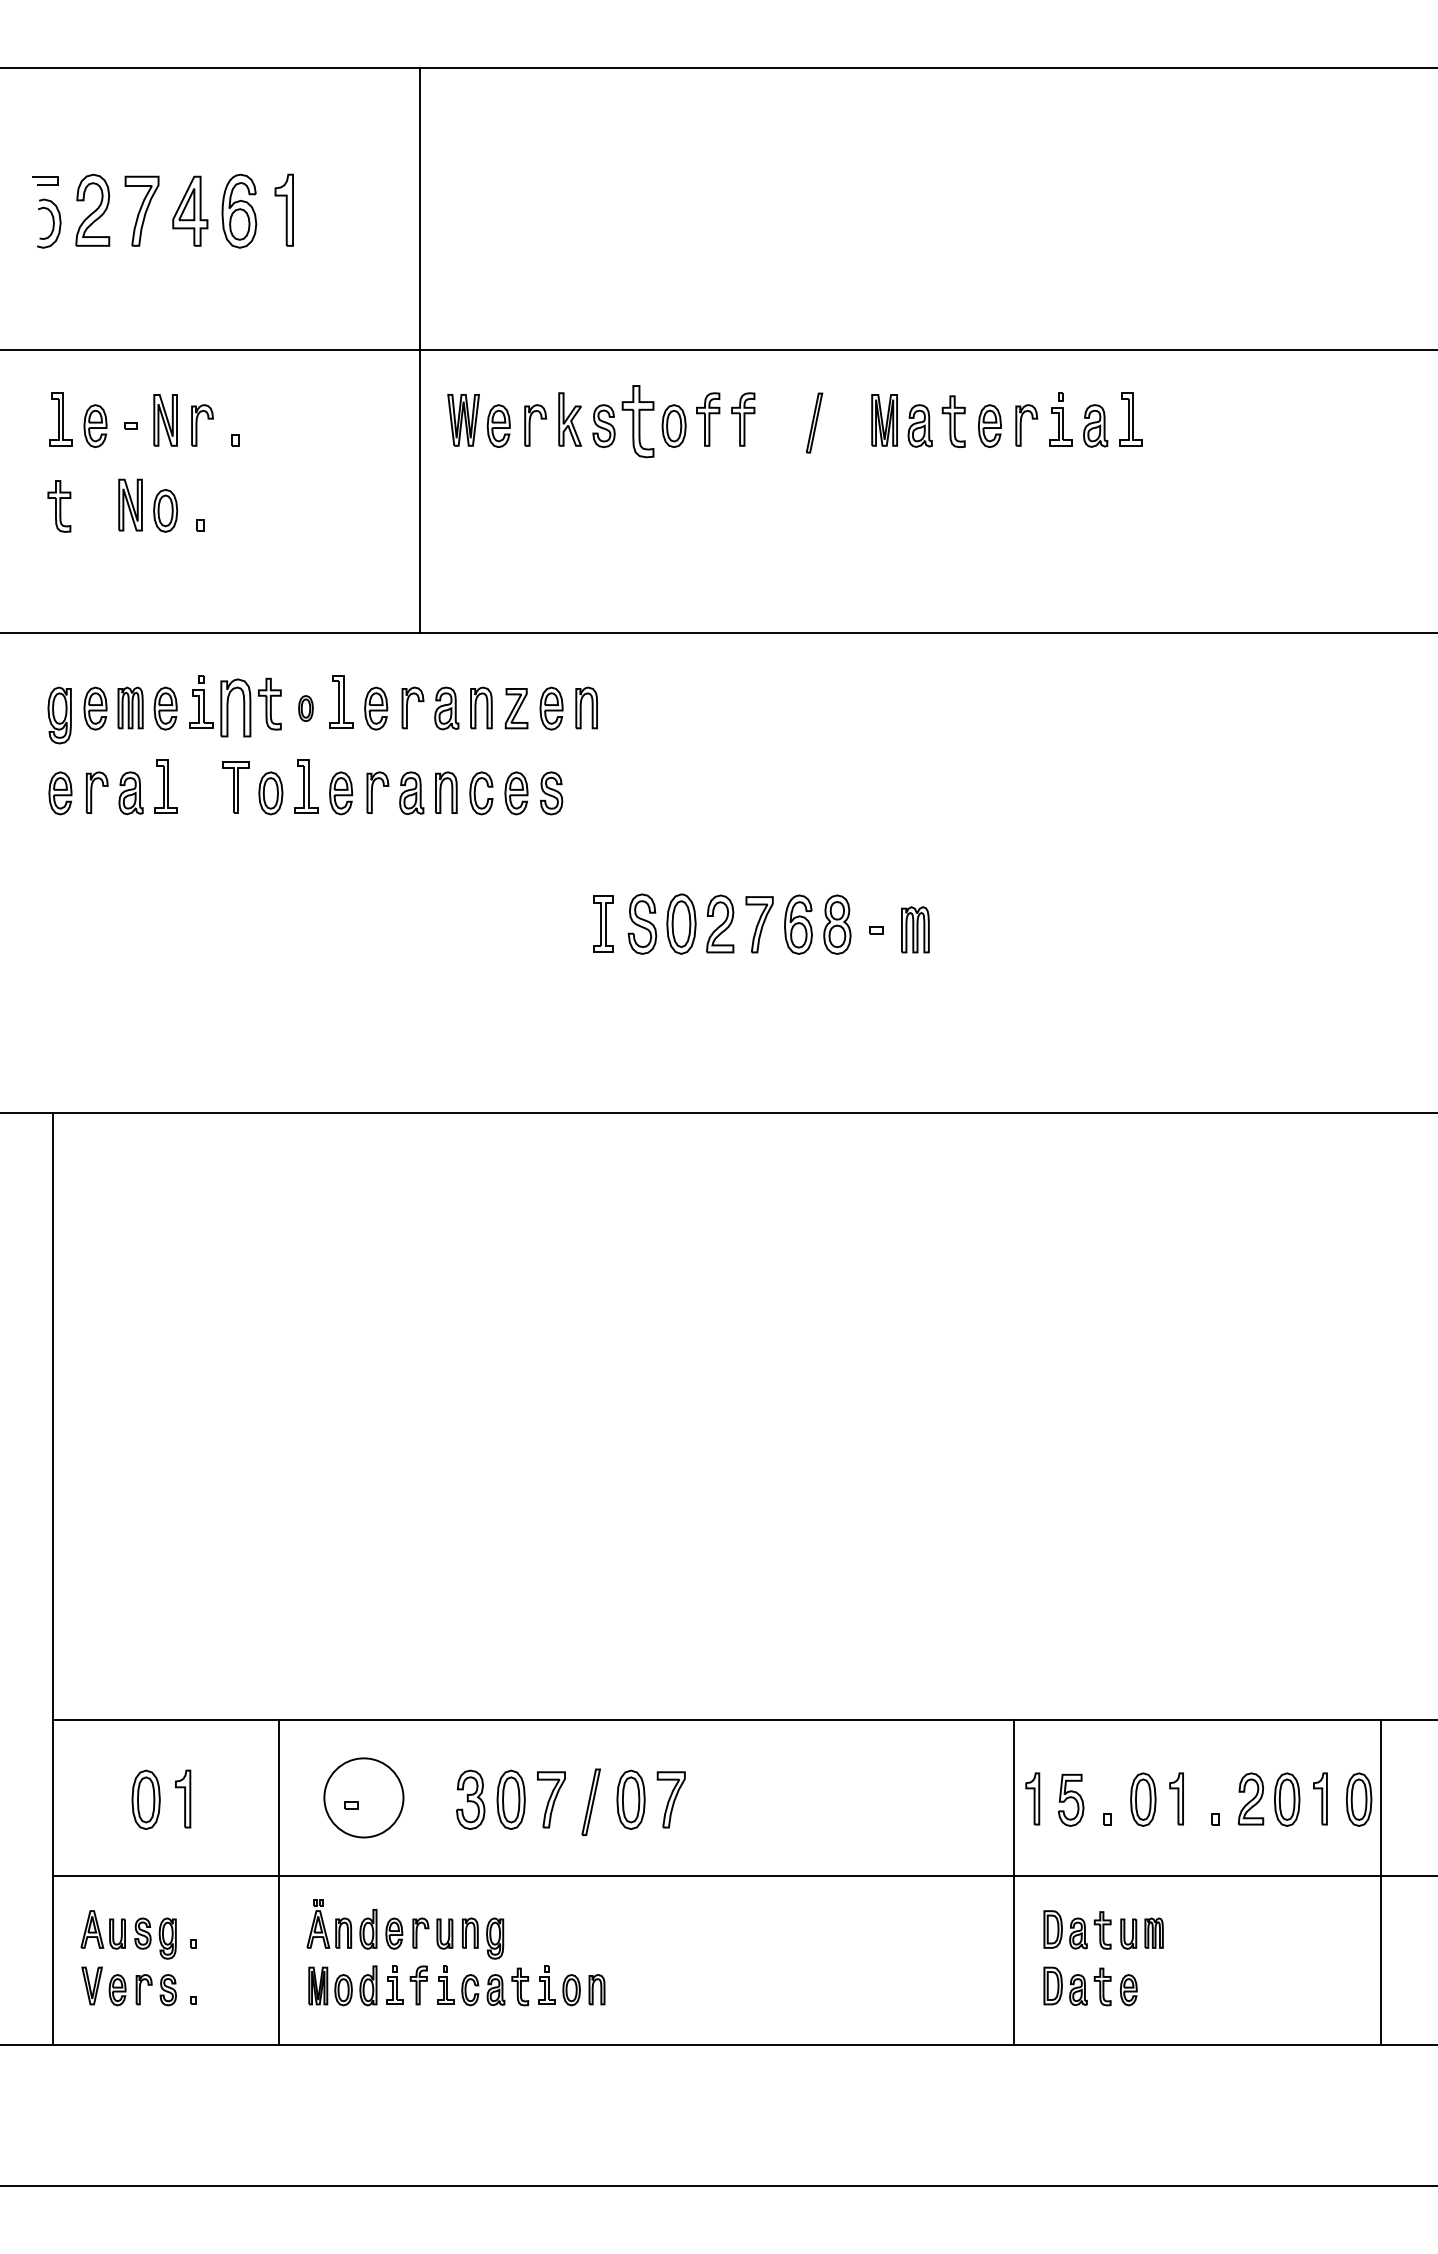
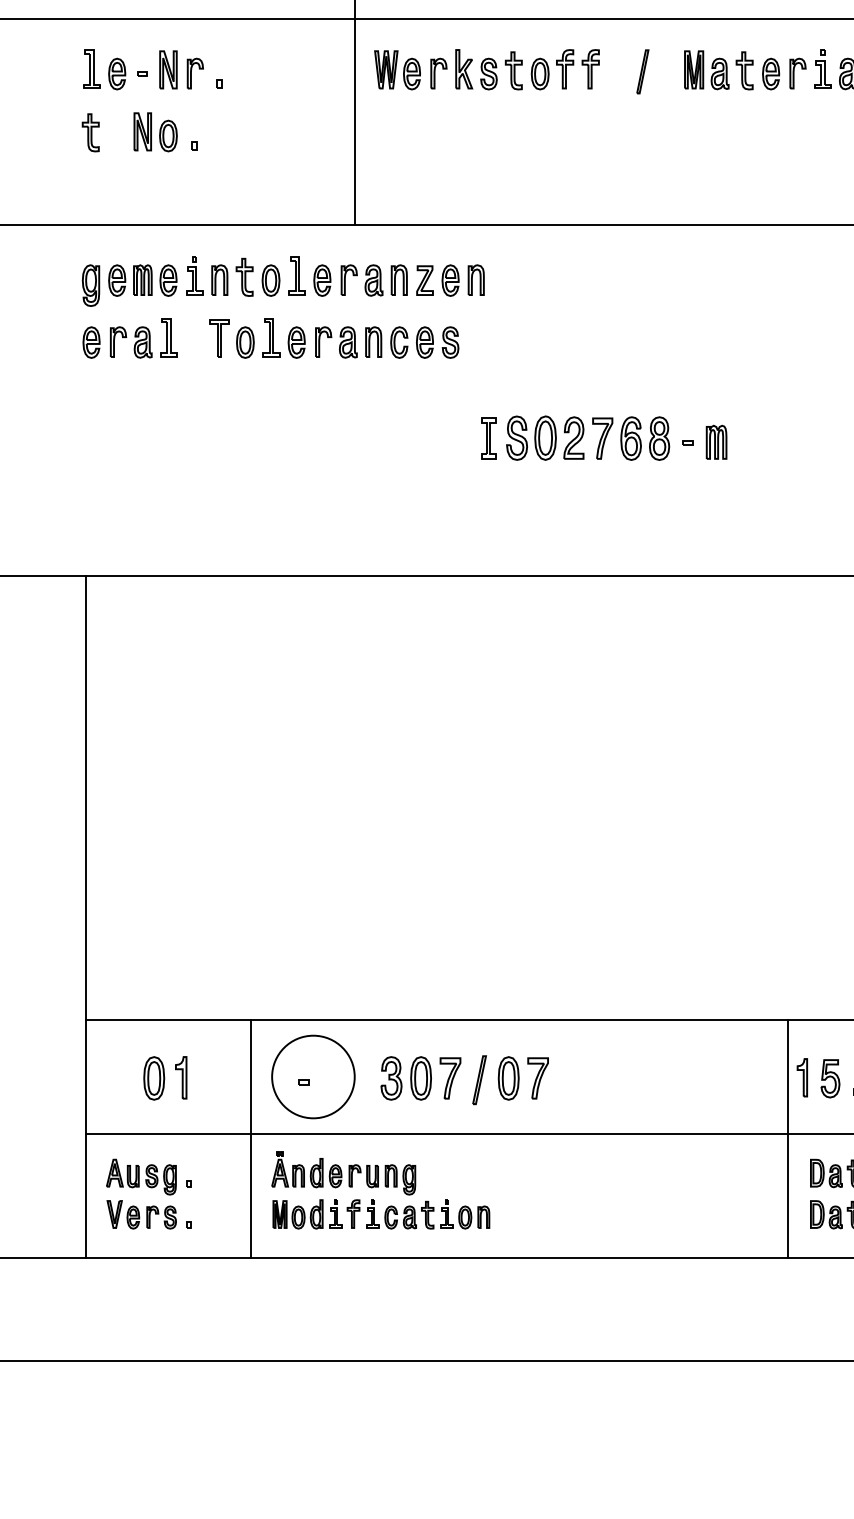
part: (637, 421) -> (513, 70), size x0.71
part: (235, 707) -> (219, 279), size x0.71
part: (305, 708) -> (270, 280), size x1.67
circle: (363, 1797) -> (313, 1076), size x1.43

